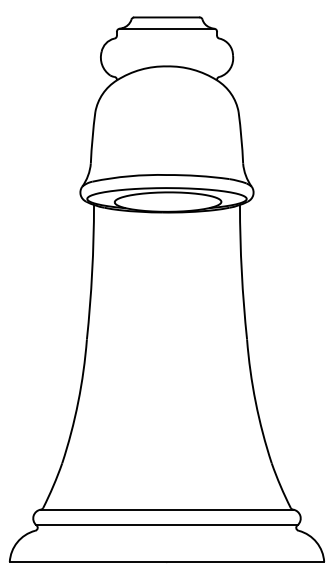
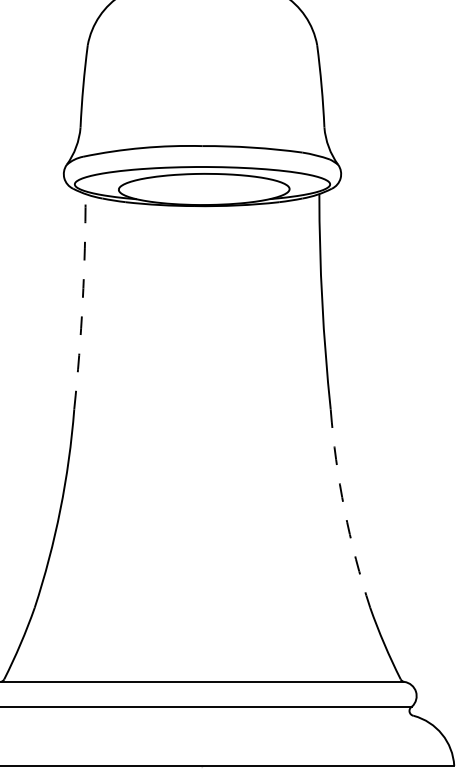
arc: (92, 272) -> (83, 302), solid -> dashed
arc: (255, 402) -> (344, 510), solid -> dashed

